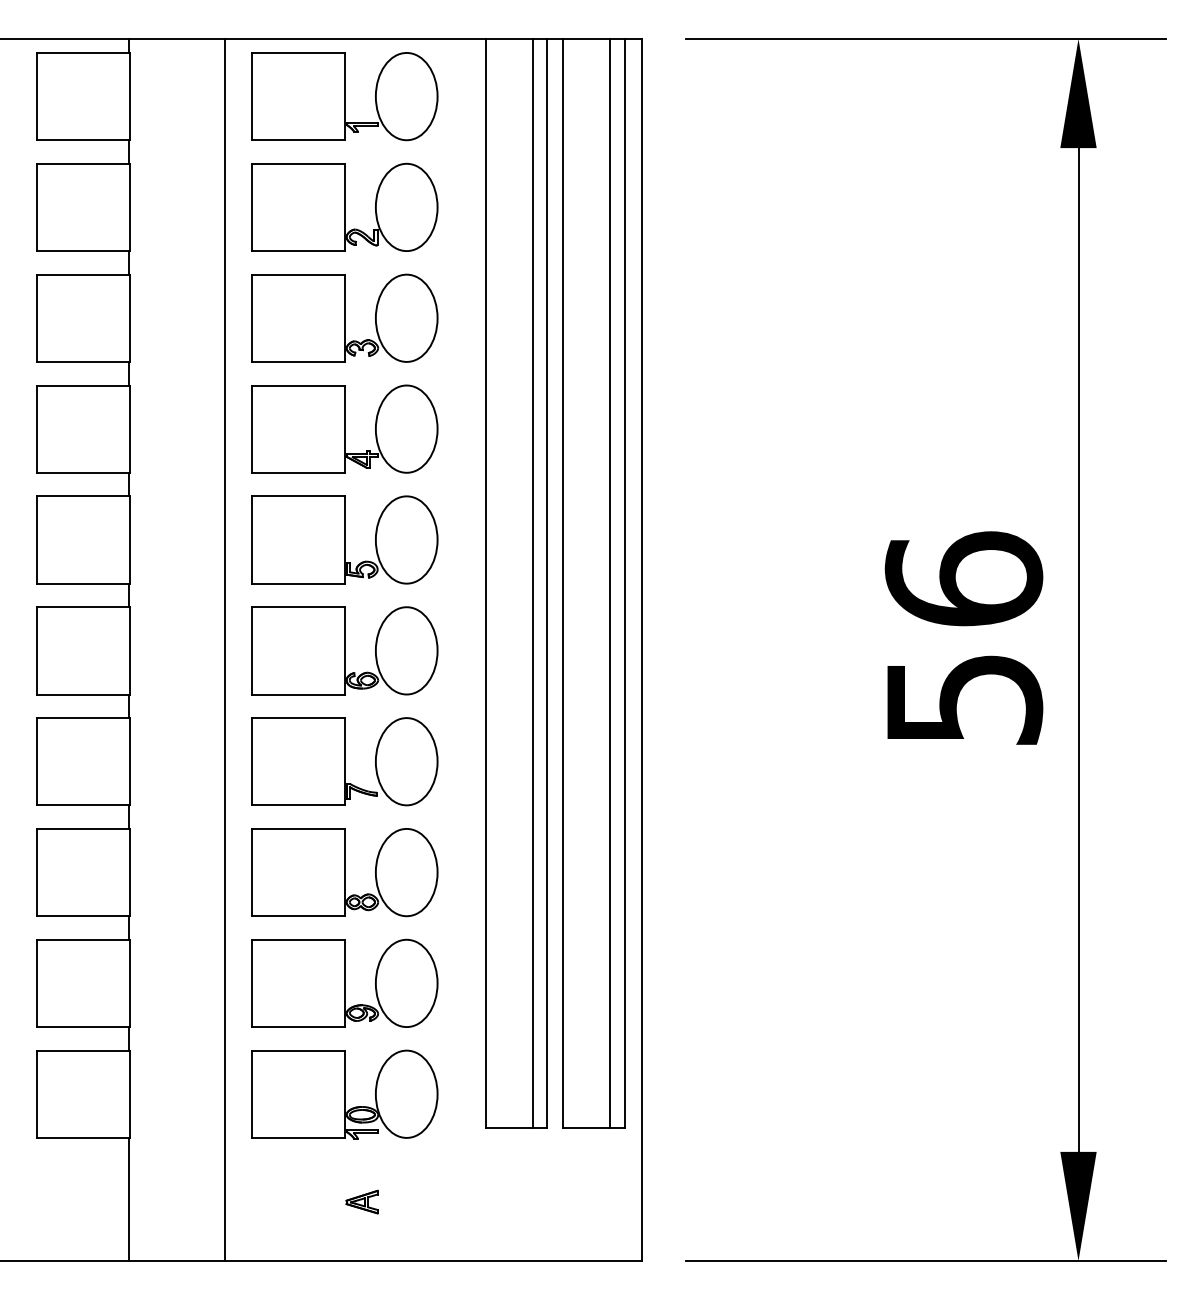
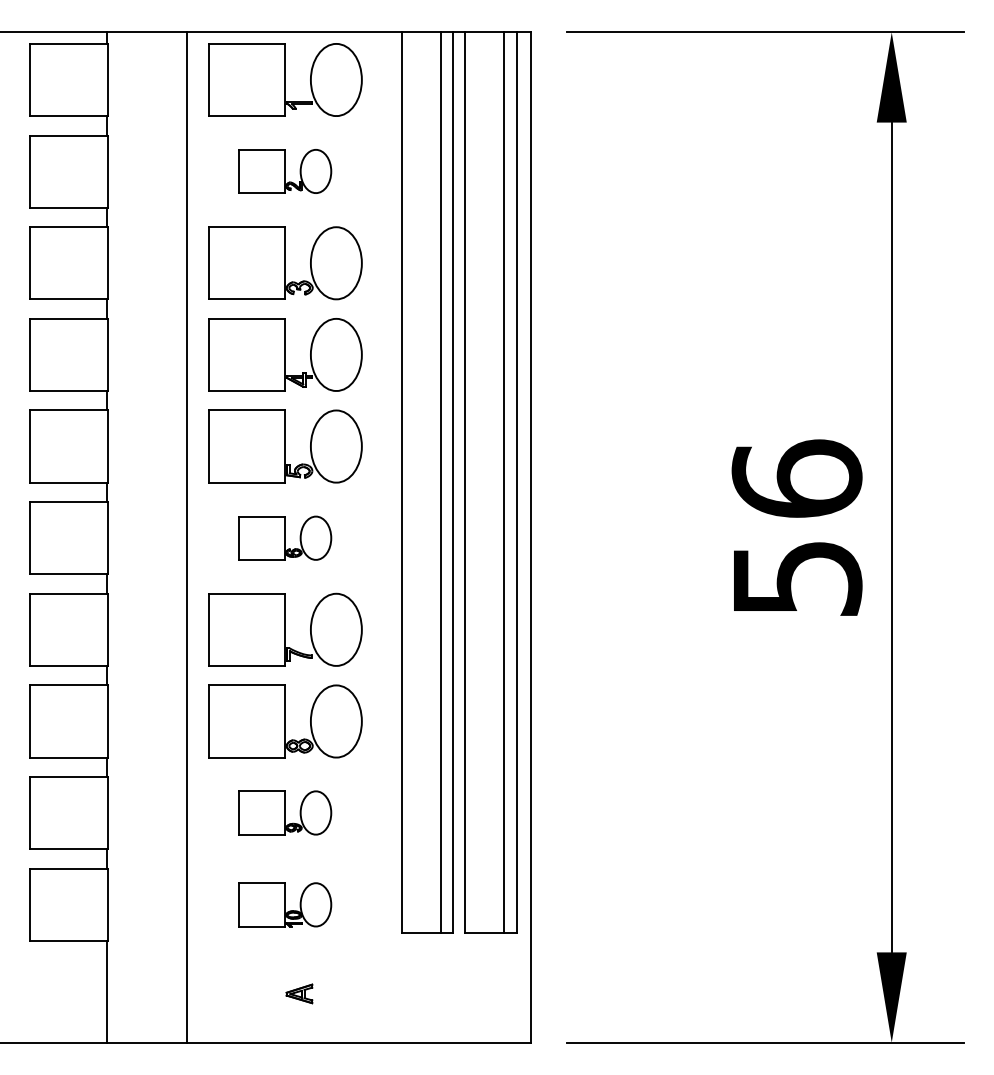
part: (344, 206) -> (284, 170), size x0.6
part: (344, 650) -> (284, 537), size x0.6
part: (344, 982) -> (284, 812), size x0.6
part: (344, 1094) -> (284, 904), size x0.6

